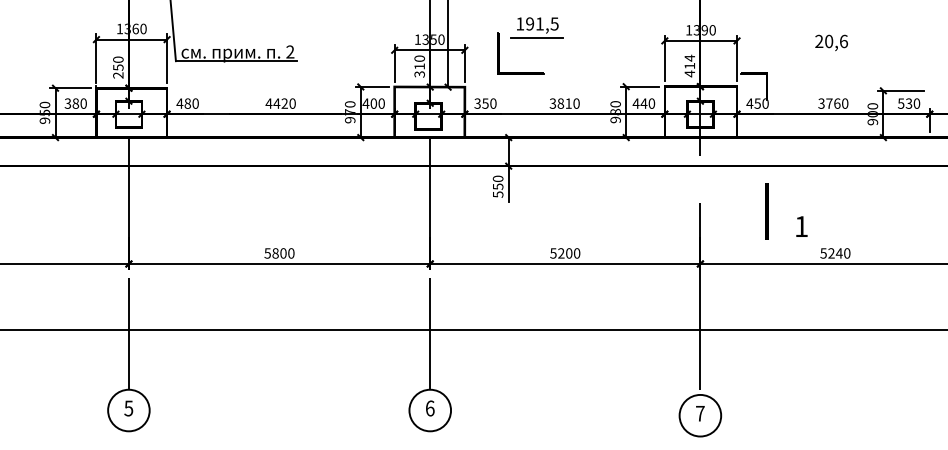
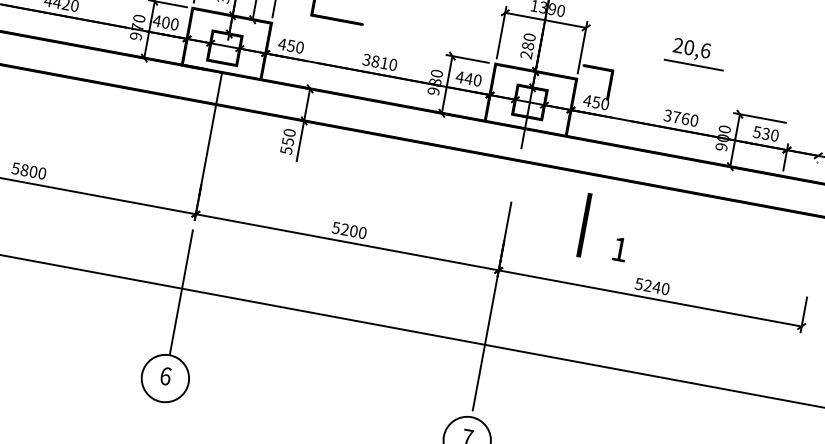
line: (835, 55) -> (693, 64), added
text: (689, 65) -> (527, 45), 414 -> 280
text: (477, 103) -> (282, 44), 350 -> 450

